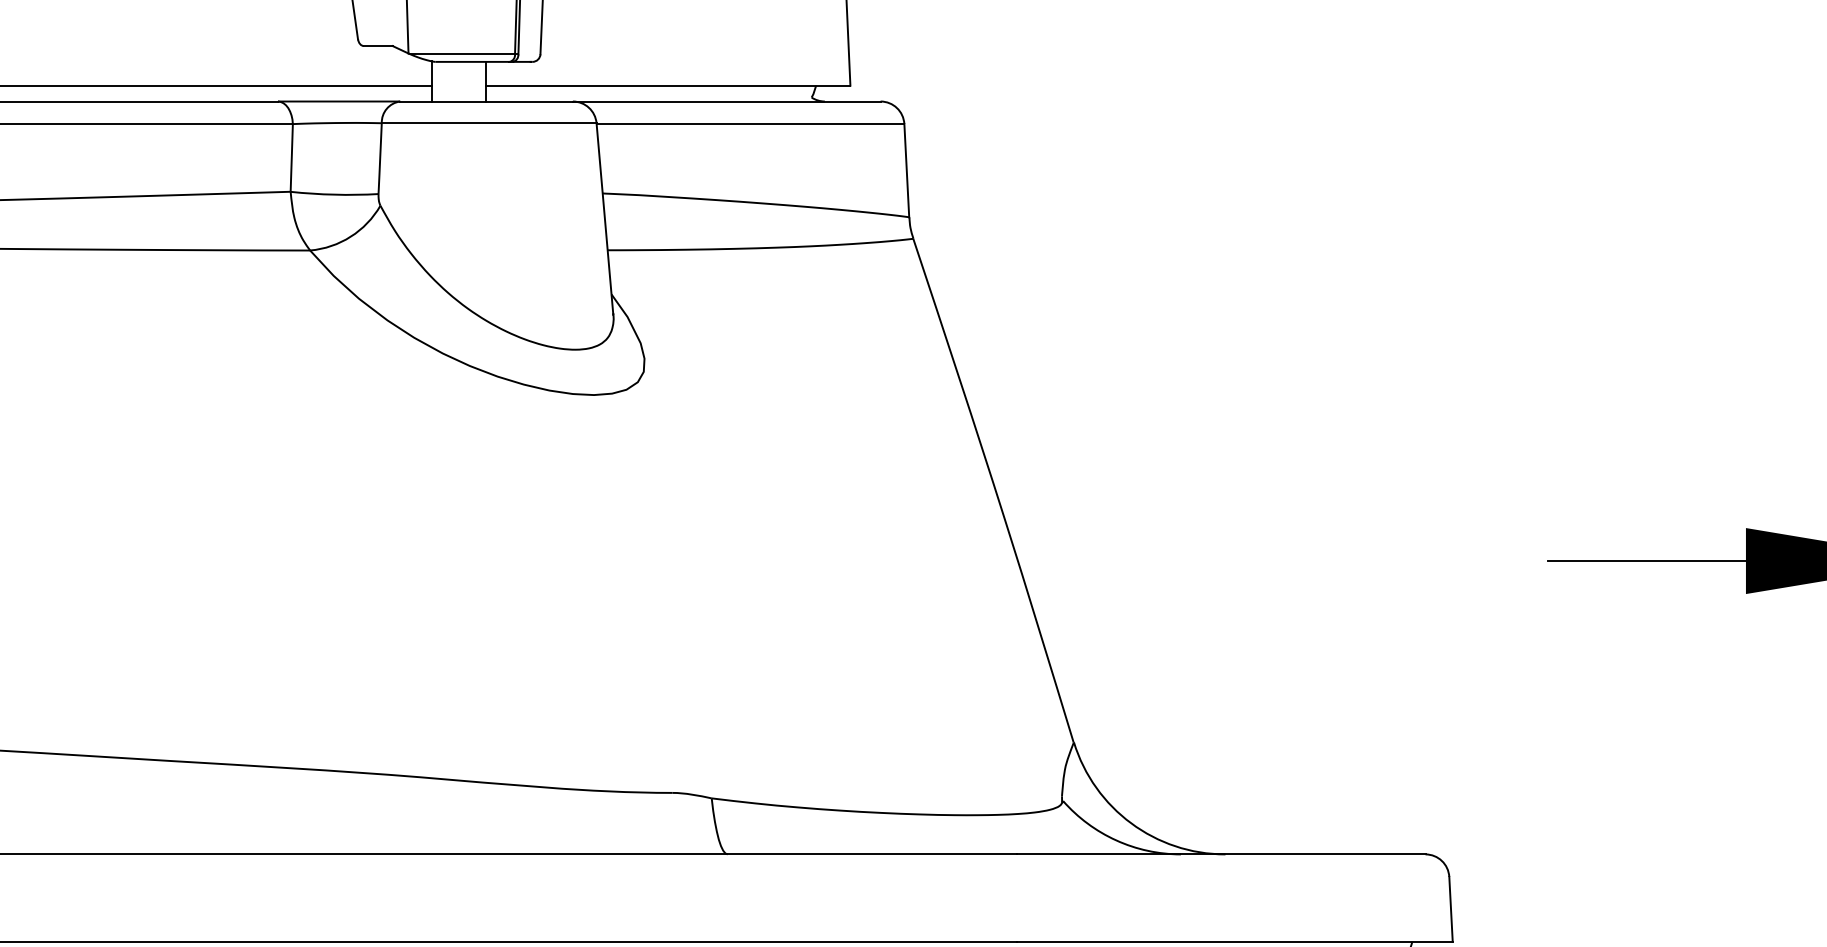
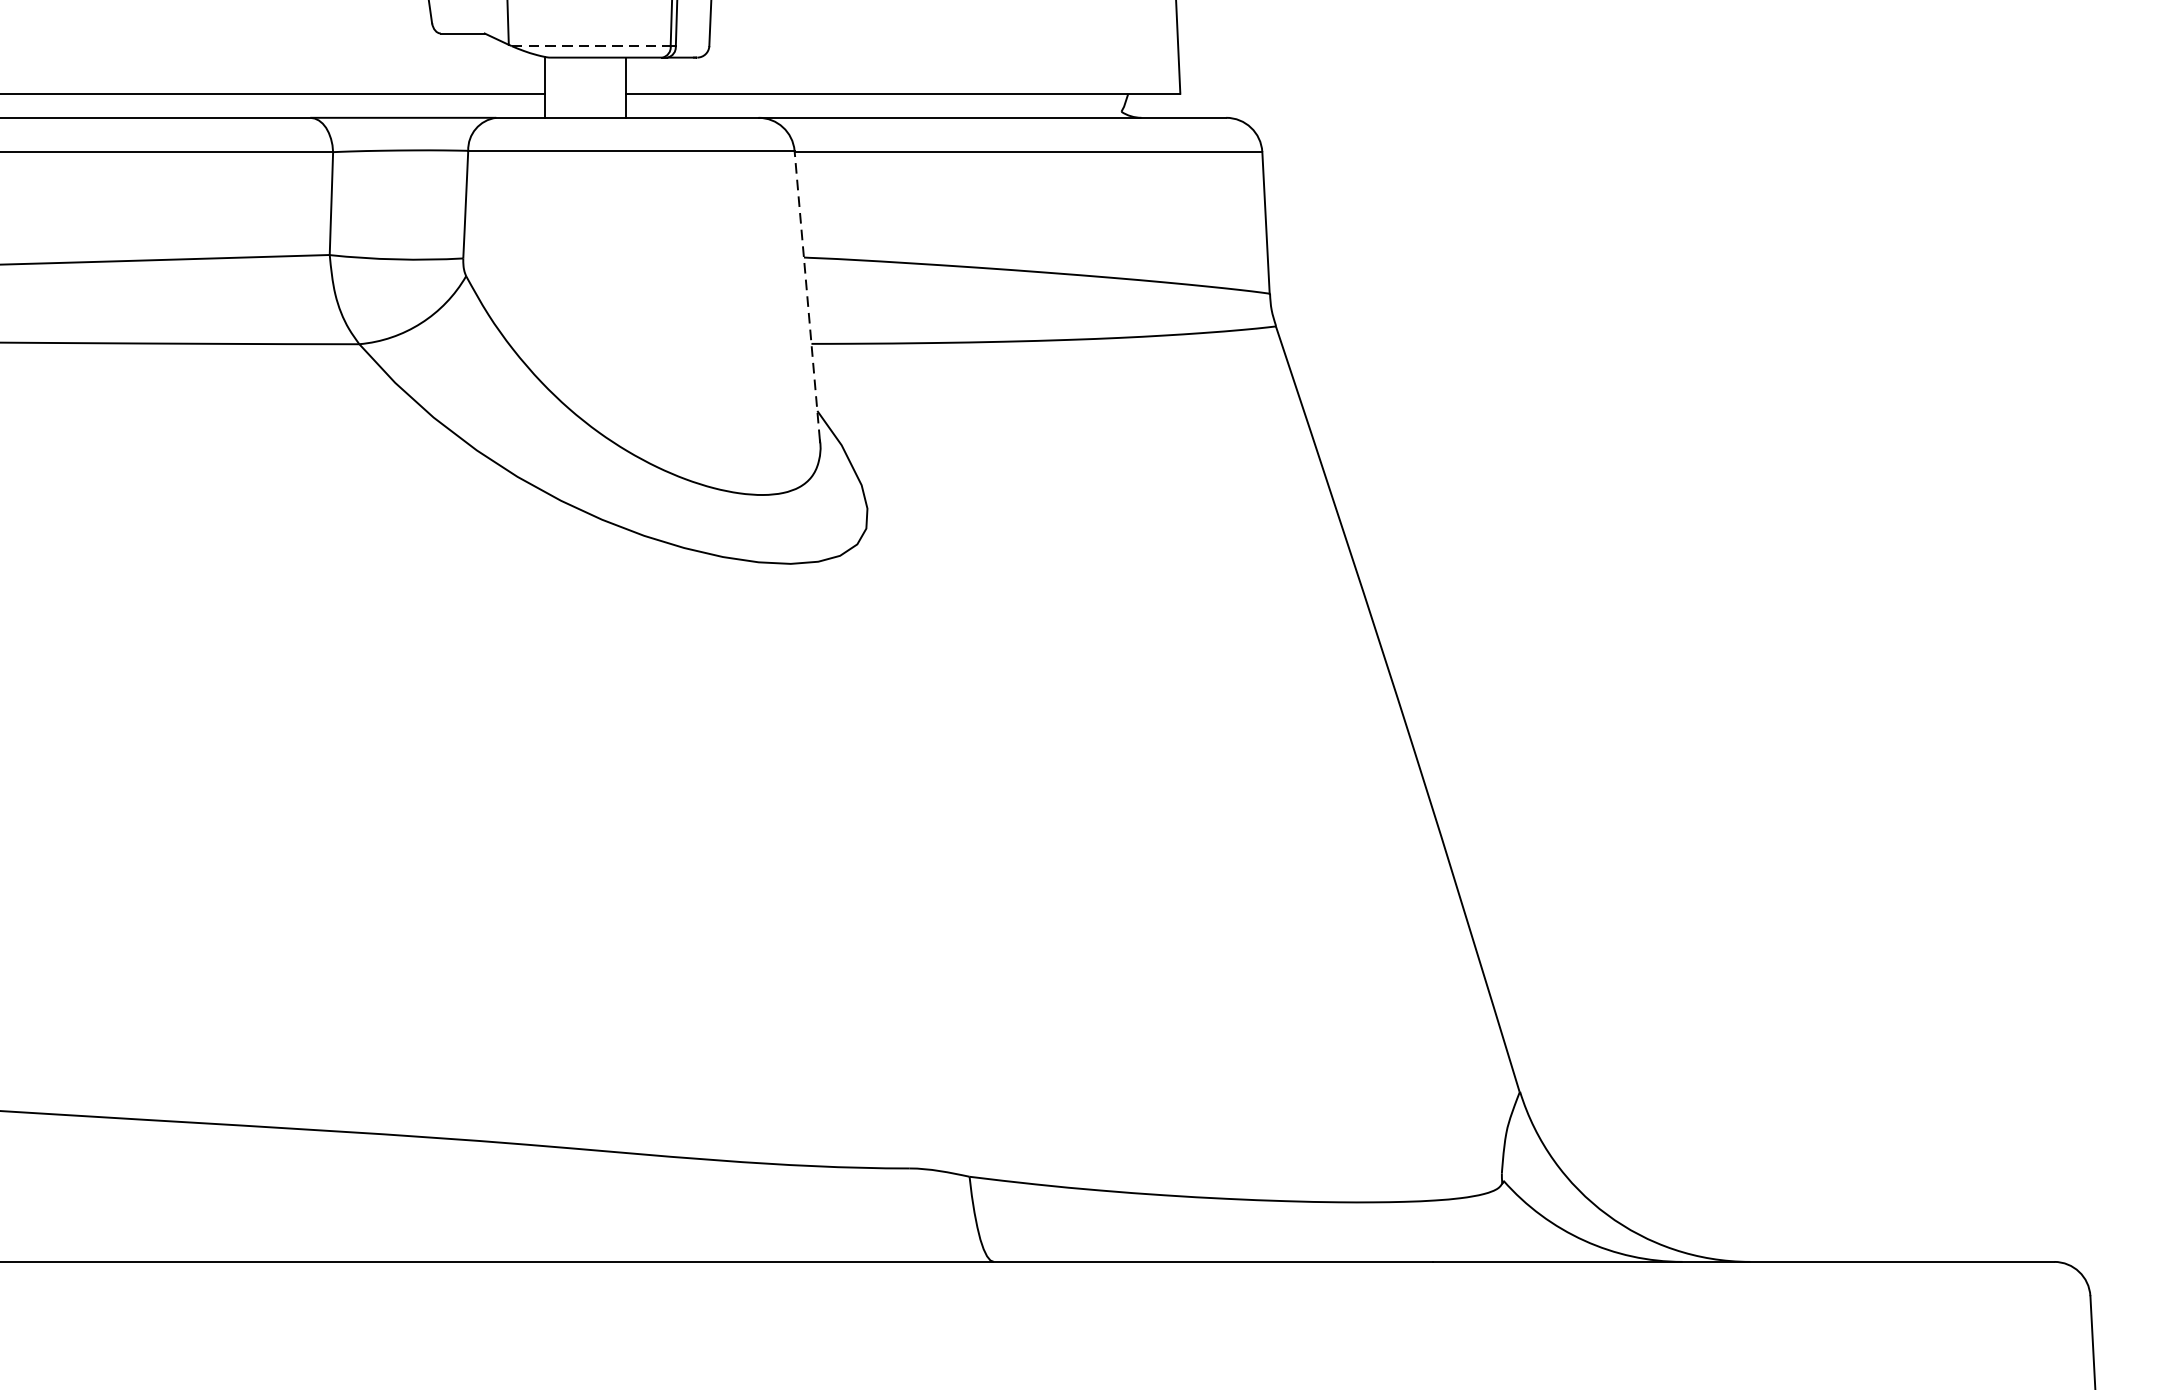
line: (463, 54) -> (592, 46), solid -> dashed
line: (604, 218) -> (806, 295), solid -> dashed

